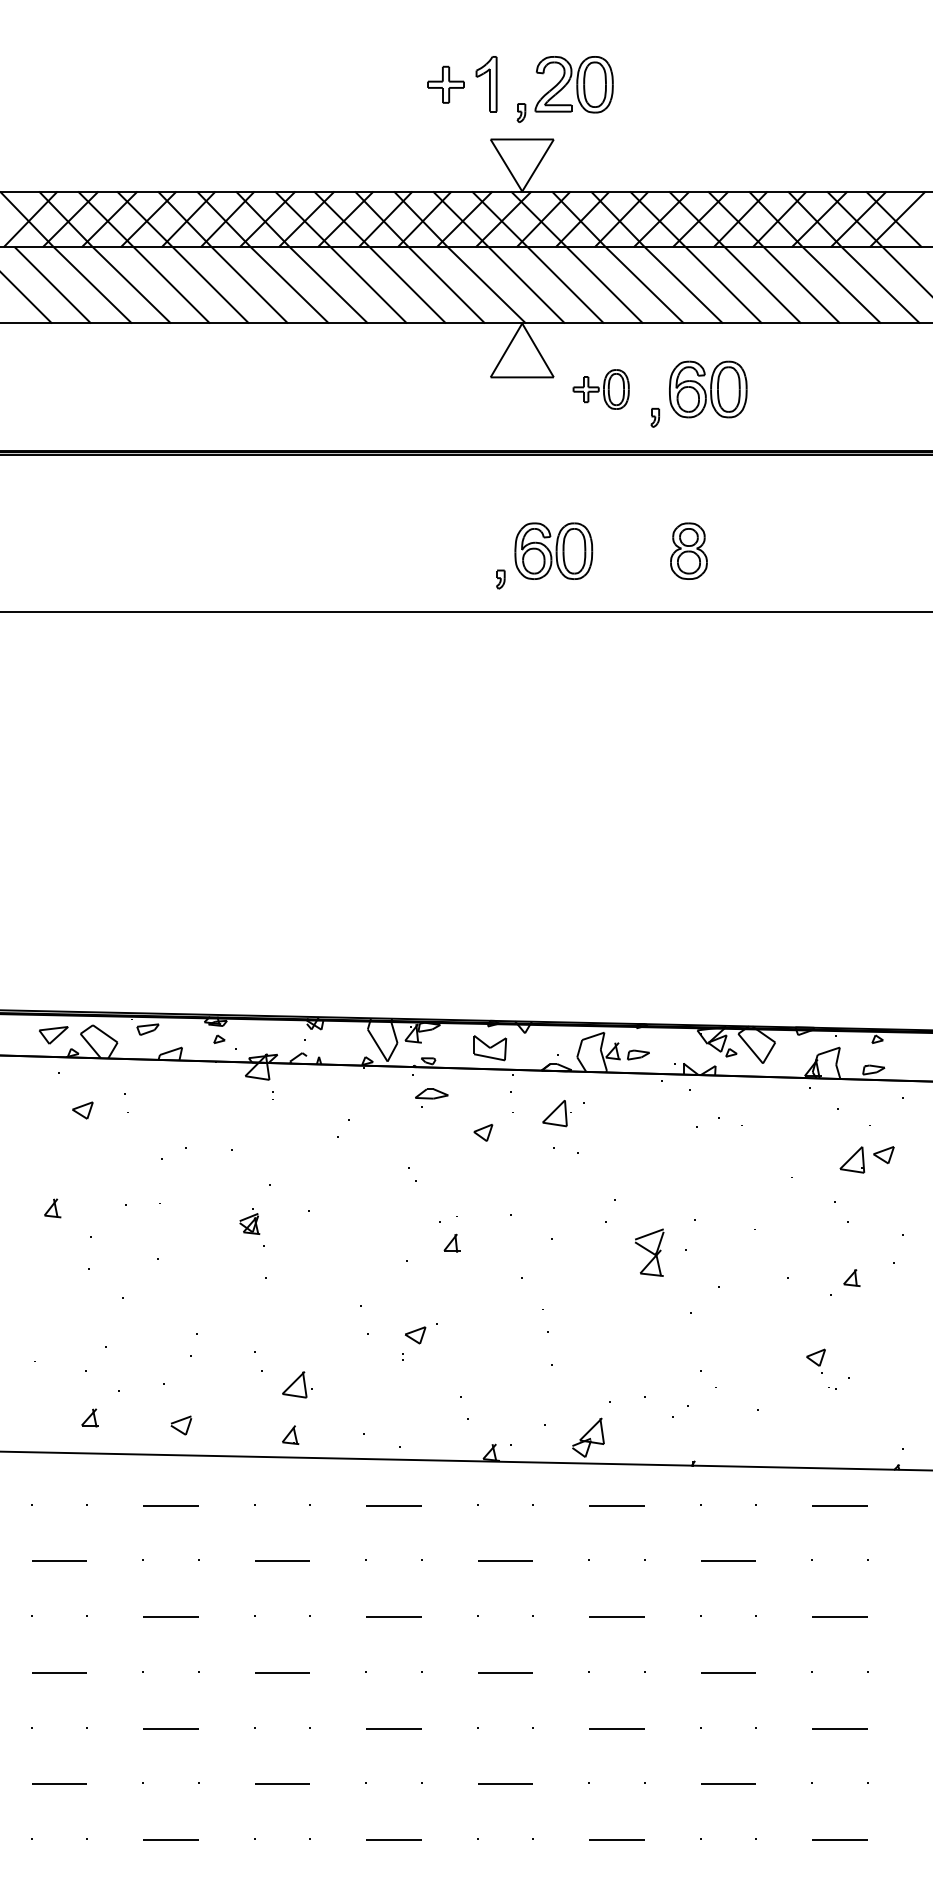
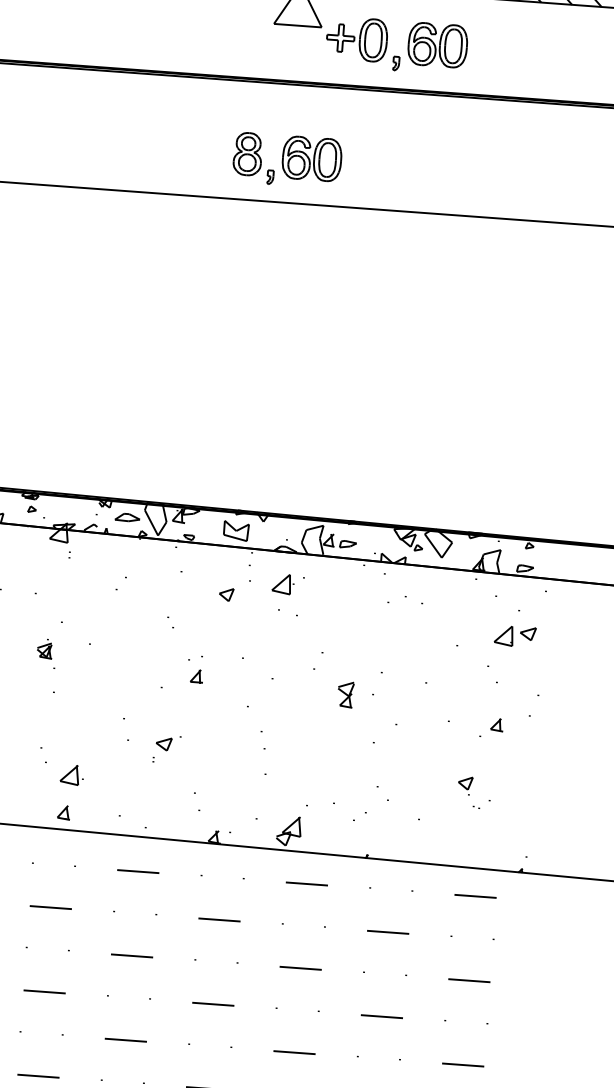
part: (600, 389) -> (356, 39), size x1.43
part: (688, 550) -> (247, 153), moved
part: (431, 1093) -> (127, 517), moved
part: (649, 1252) -> (345, 694), size x0.71

